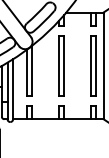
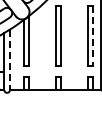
line: (96, 65) -> (93, 35), solid -> dashed
line: (13, 89) -> (10, 60), solid -> dashed

